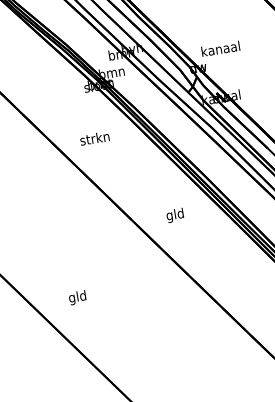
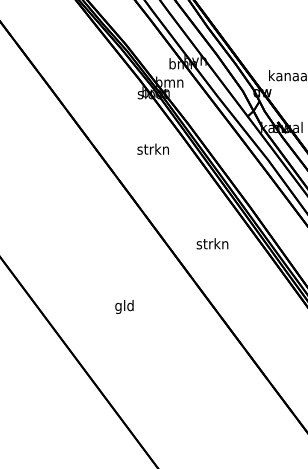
text: (94, 137) -> (152, 148), moved
text: (175, 215) -> (212, 245), gld -> strkn
text: (77, 297) -> (124, 306), moved

